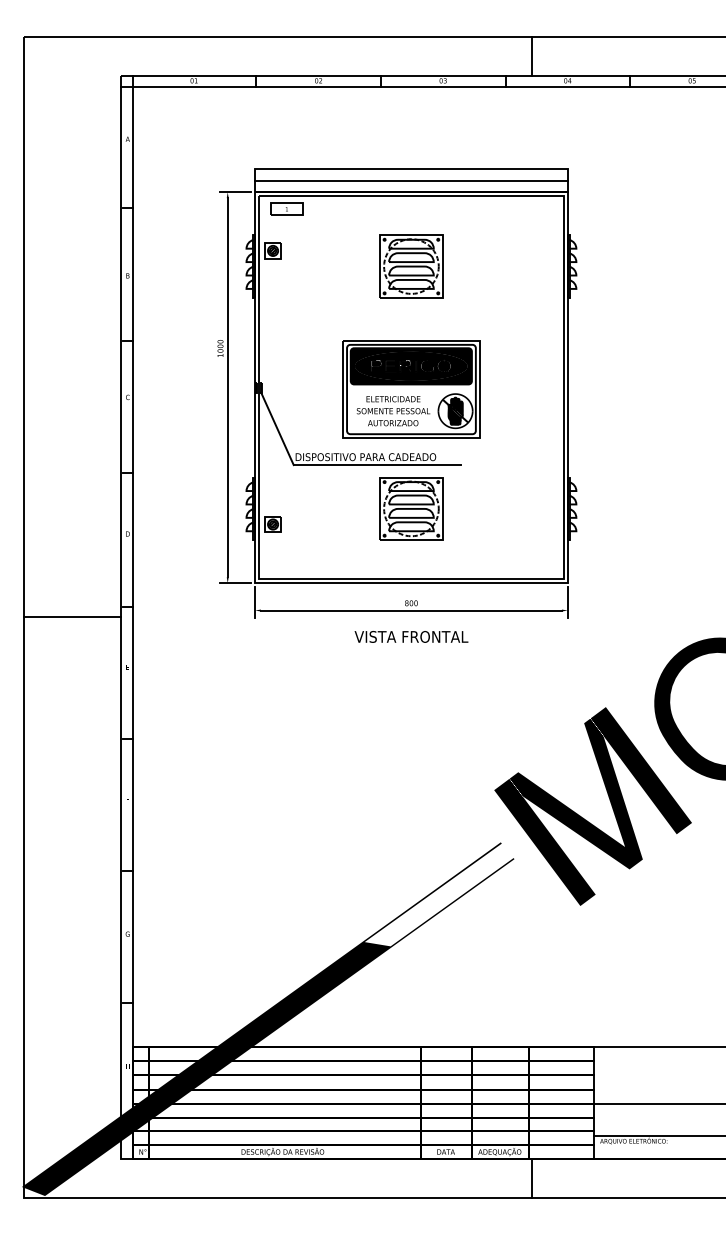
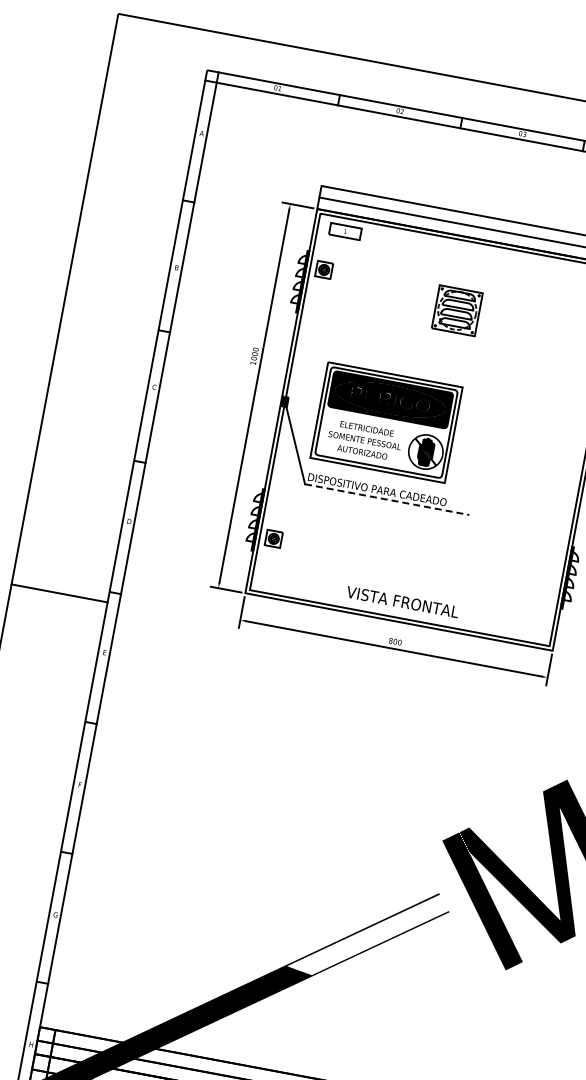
part: (411, 266) -> (457, 310), size x0.7
part: (411, 389) -> (386, 422), moved
line: (377, 465) -> (387, 500), solid -> dashed
part: (411, 508) -> (412, 548), removed
text: (411, 636) -> (402, 601), moved

